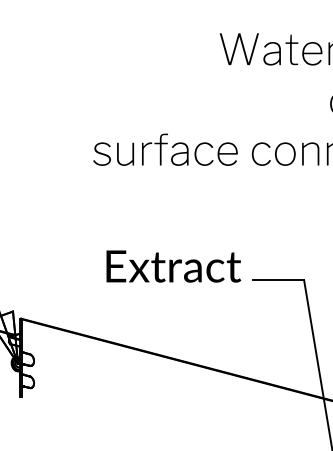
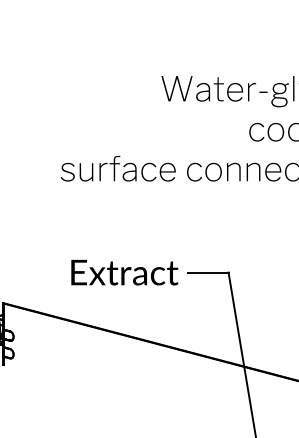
text: (173, 266) -> (124, 272), moved

